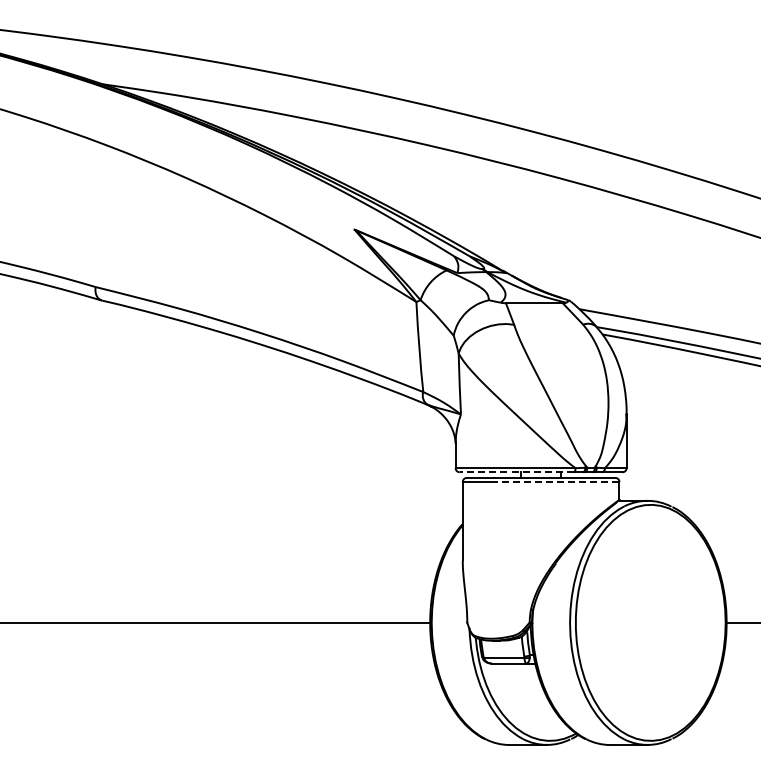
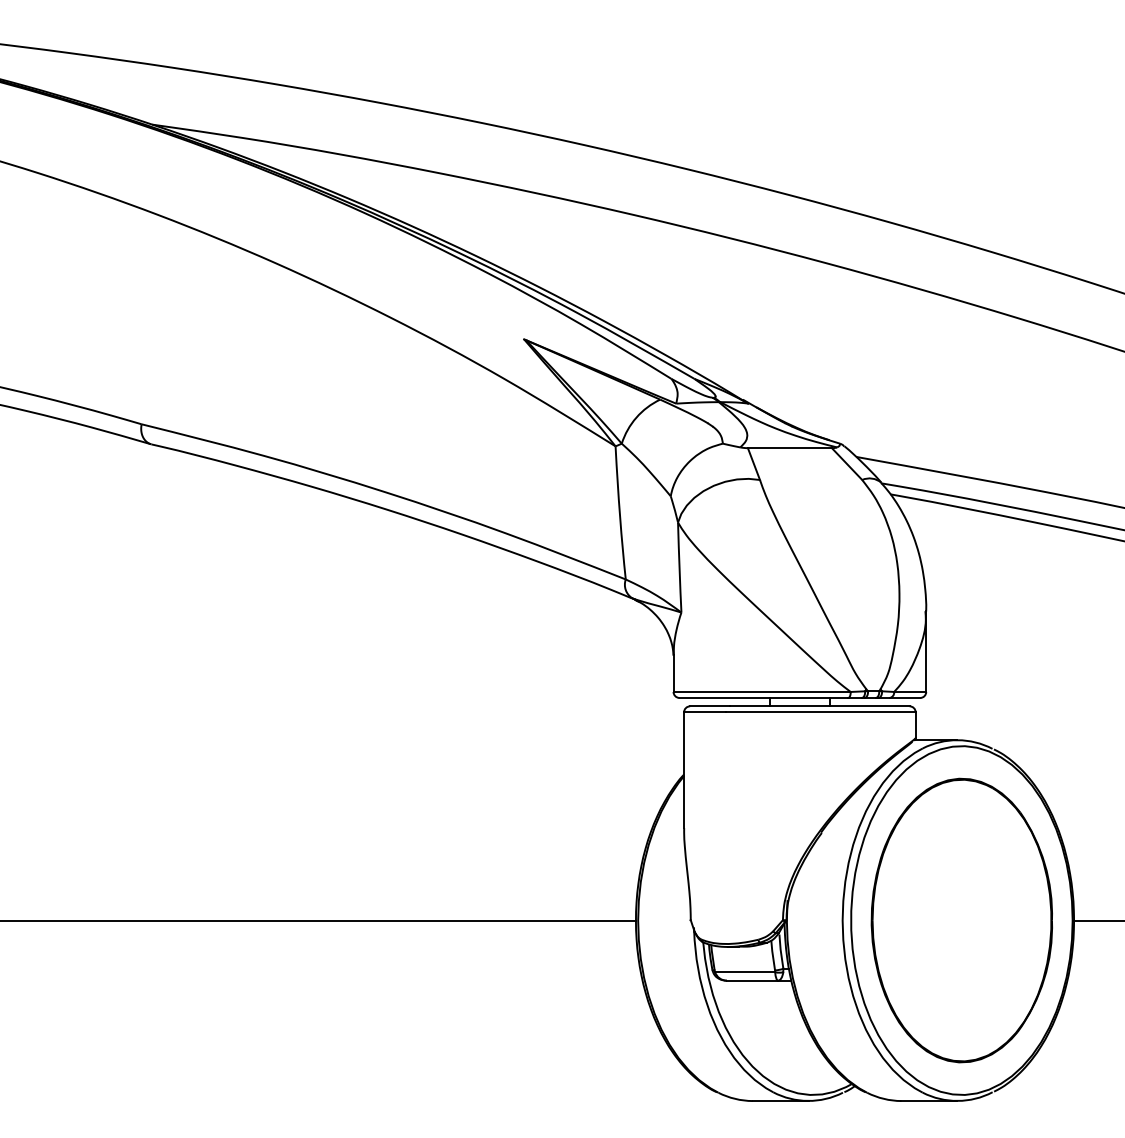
line: (516, 472) -> (763, 698), dashed -> solid
line: (554, 482) -> (819, 713), dashed -> solid
part: (650, 622) -> (961, 920), added

